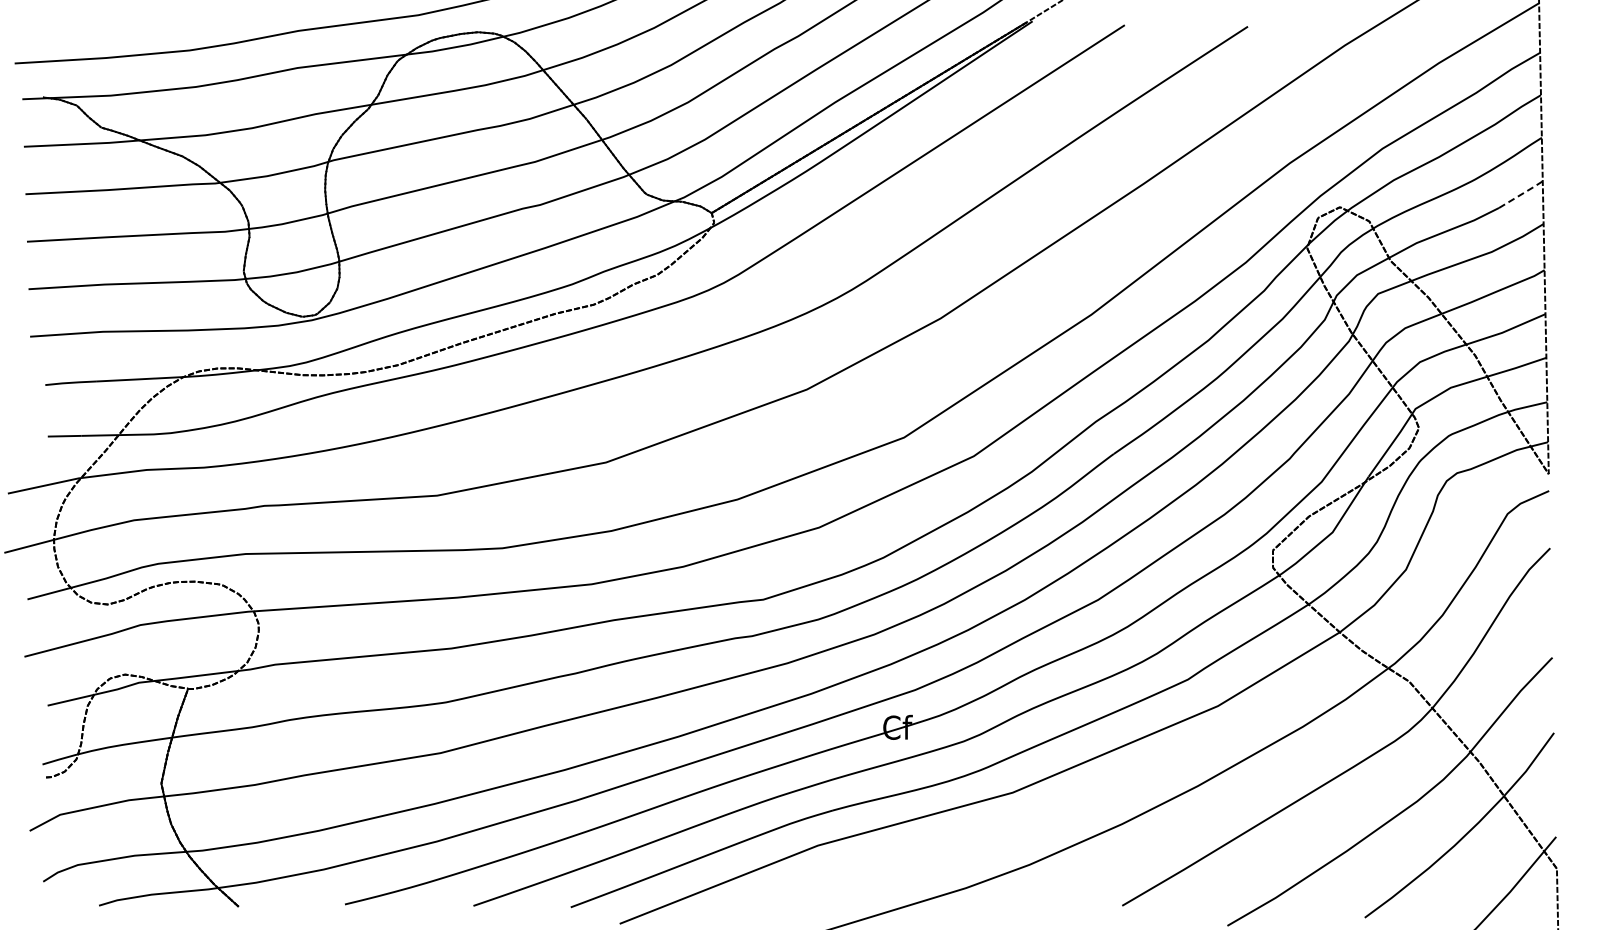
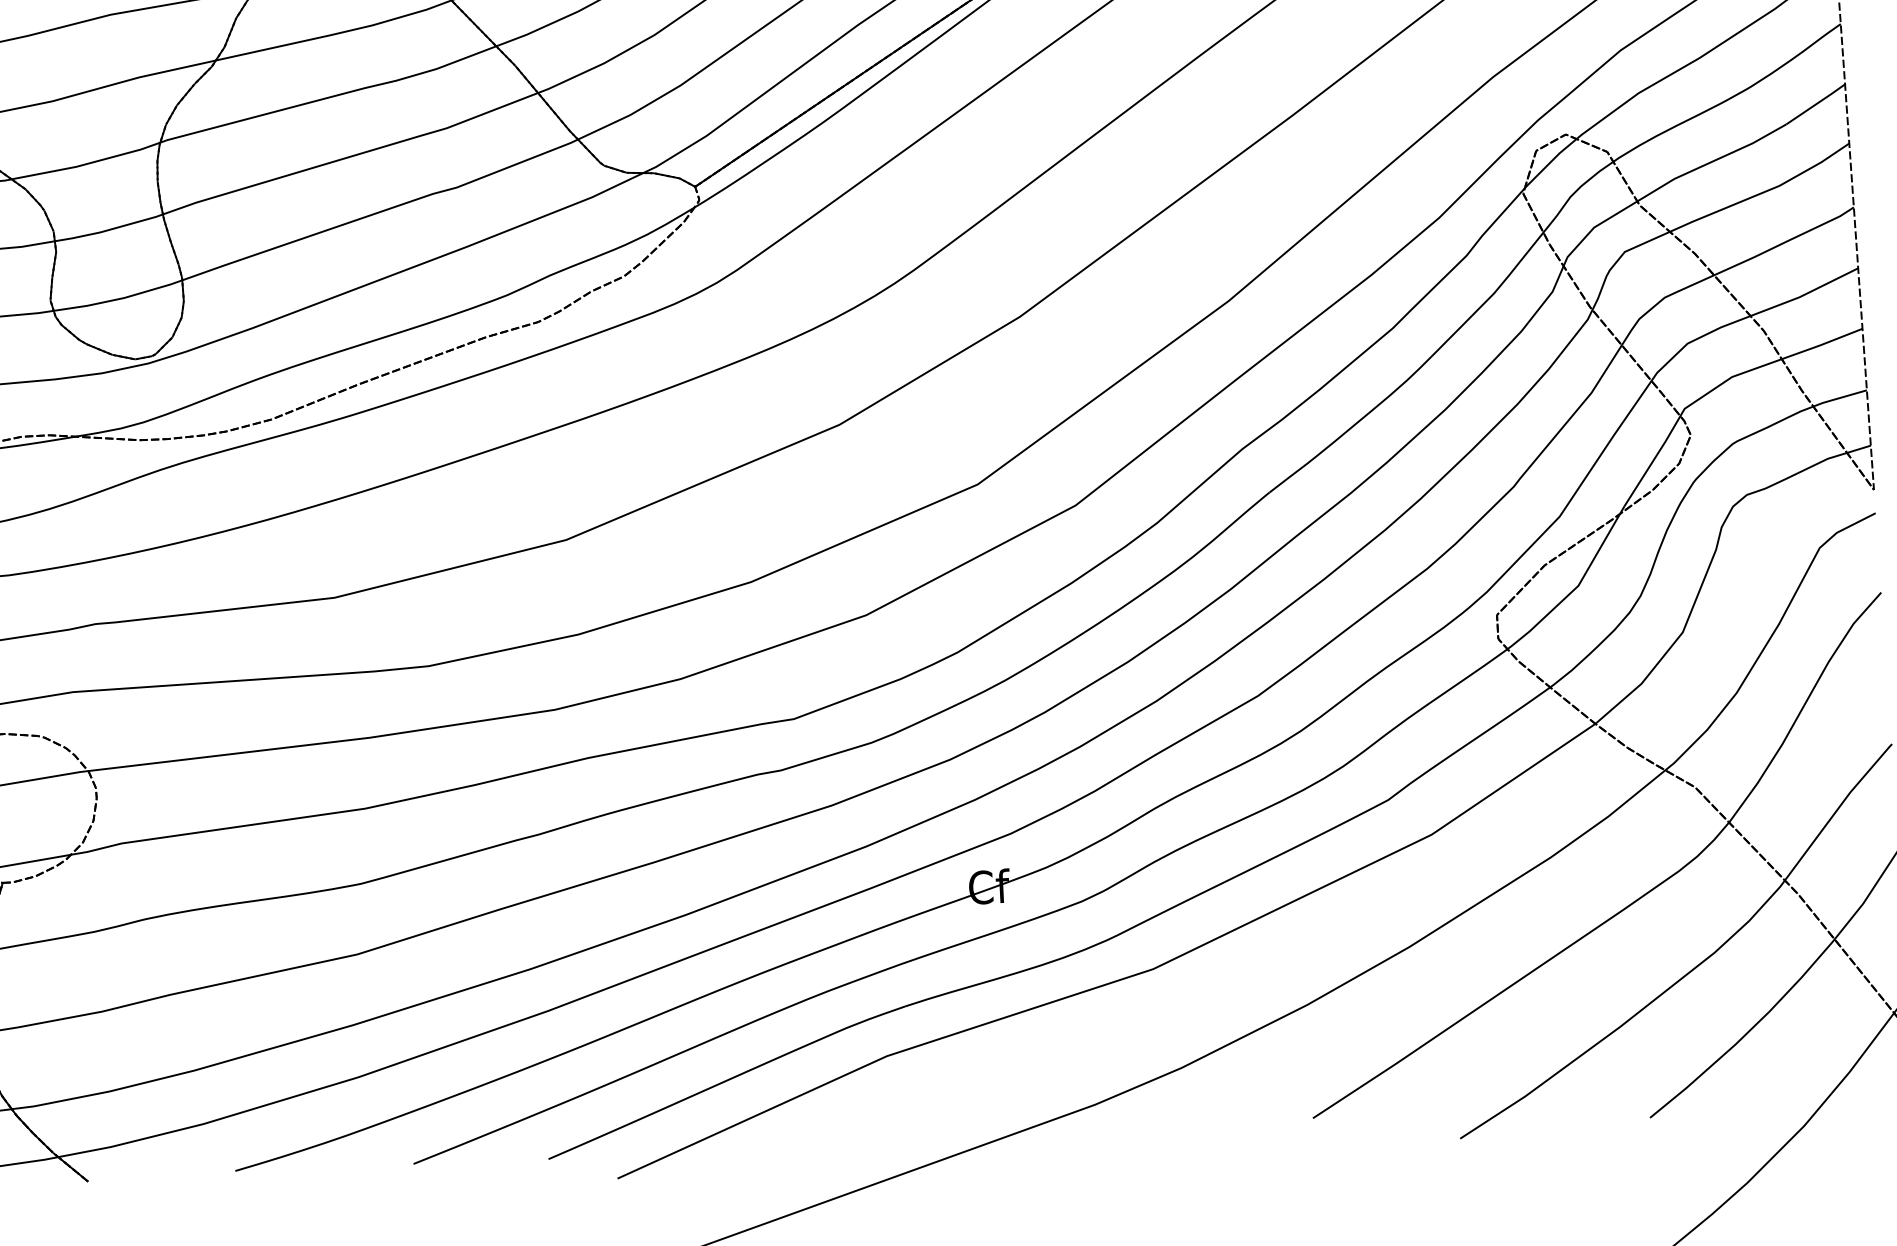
line: (1521, 194) -> (1816, 104), dashed -> solid

